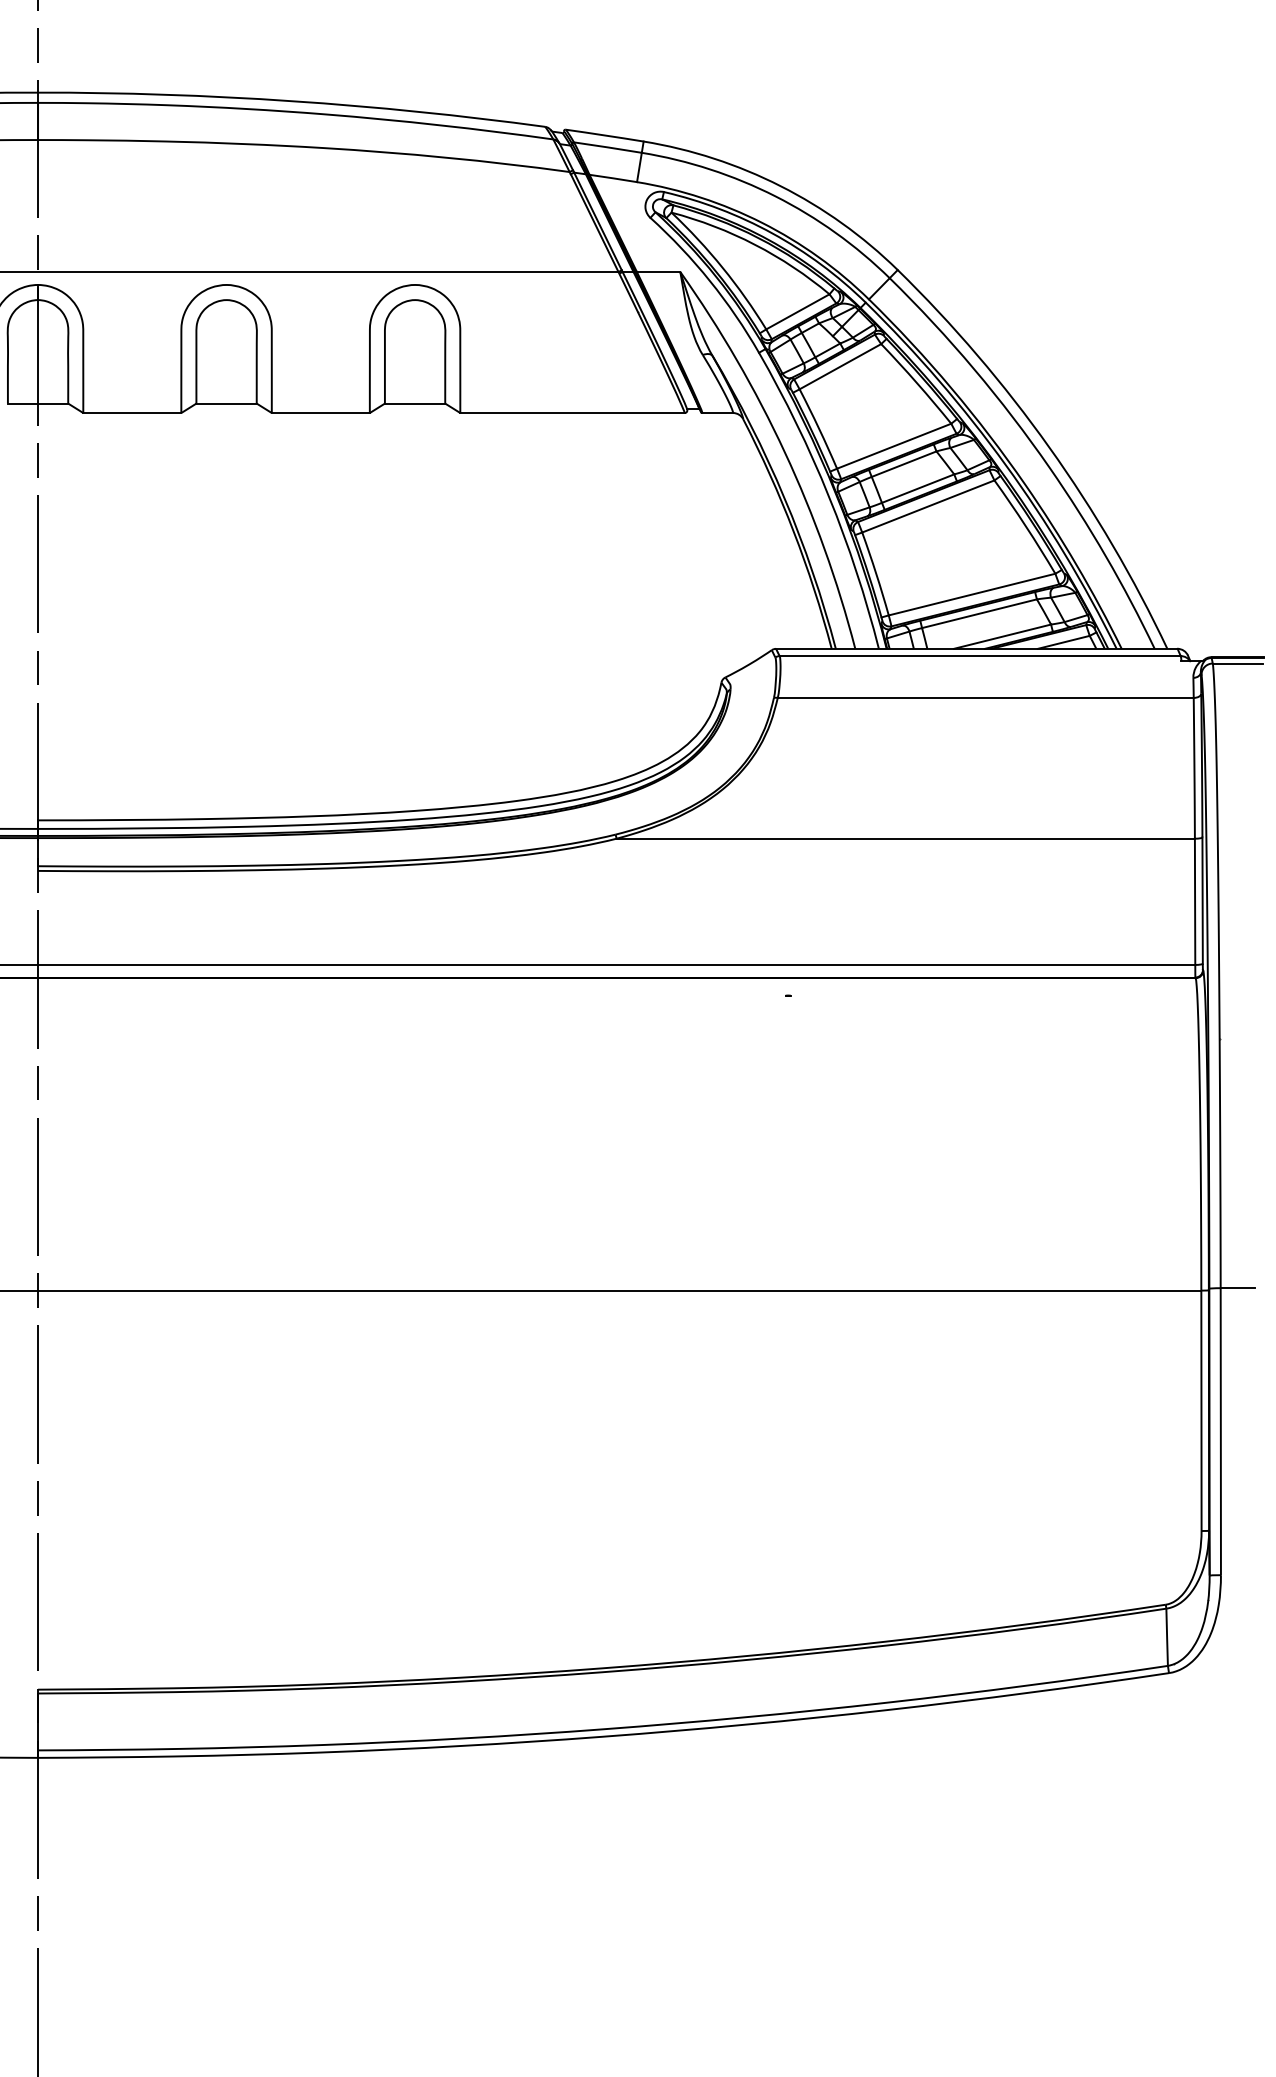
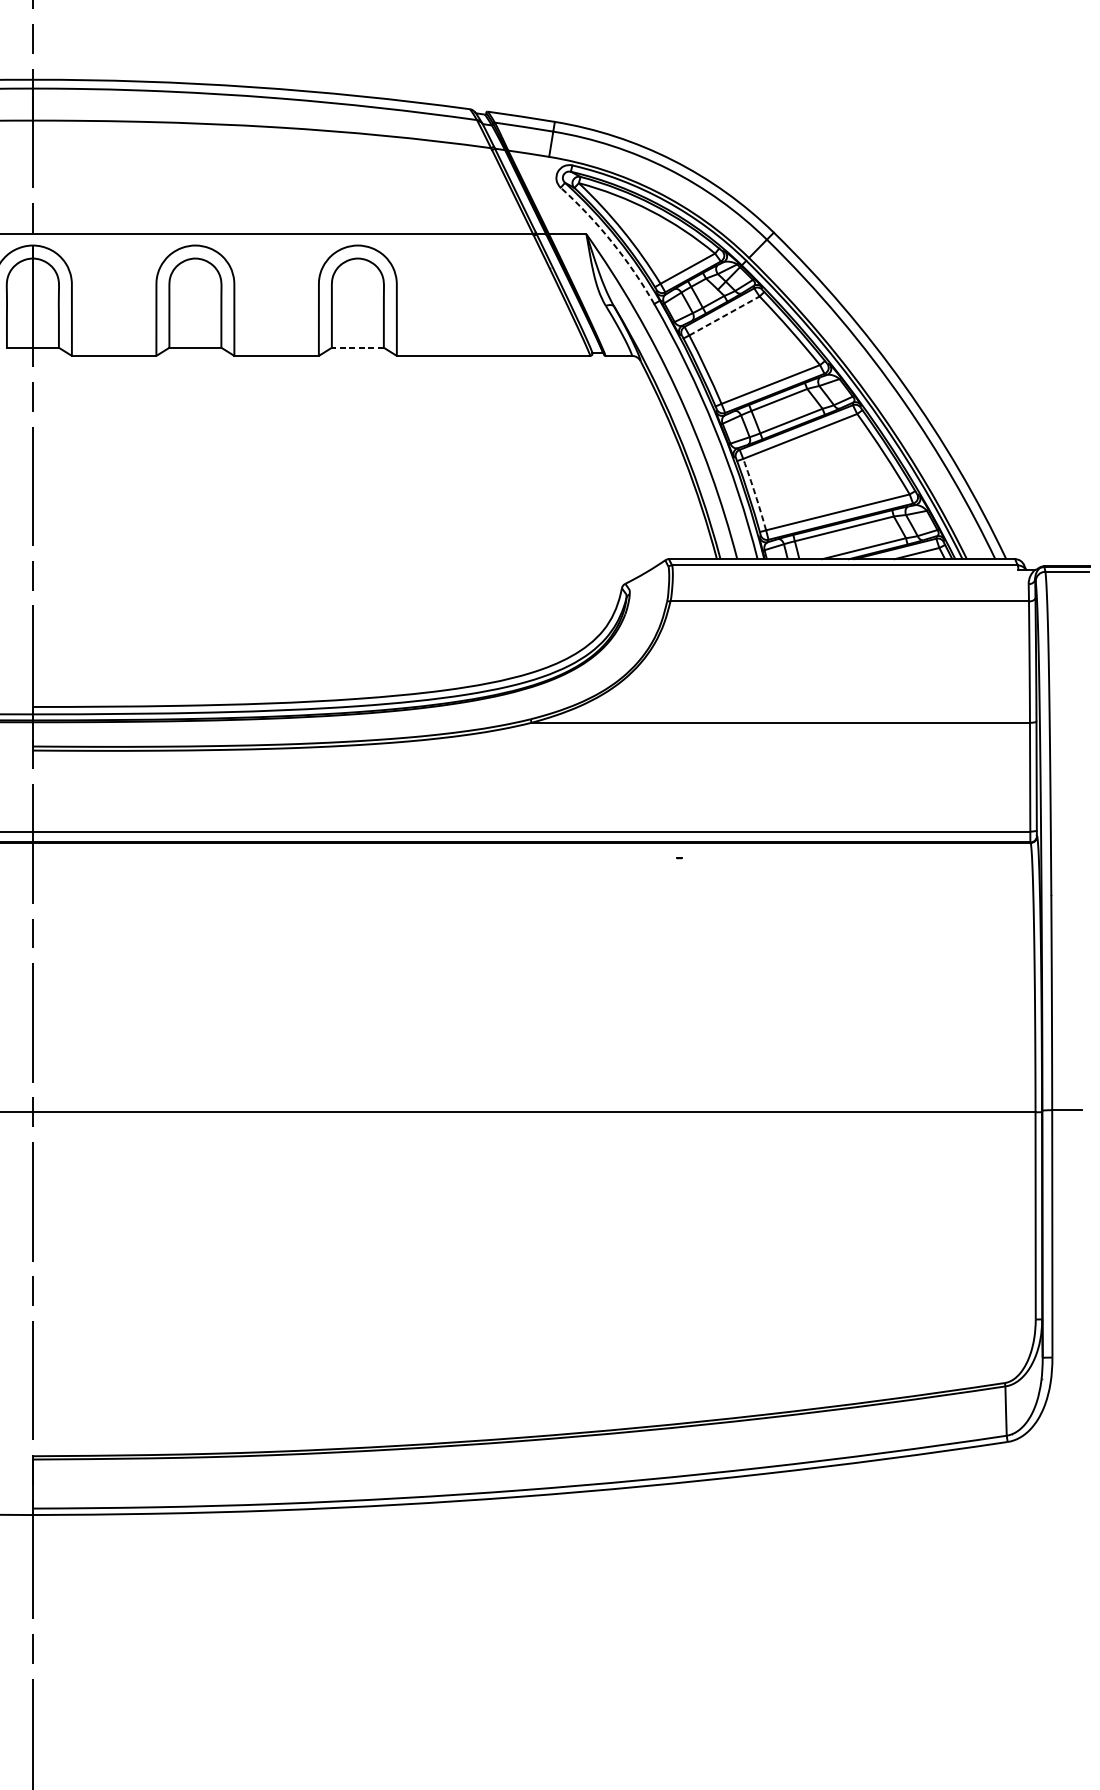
arc: (710, 281) -> (612, 242), solid -> dashed
line: (840, 366) -> (724, 315), solid -> dashed
line: (414, 403) -> (357, 347), solid -> dashed
arc: (876, 573) -> (755, 494), solid -> dashed

